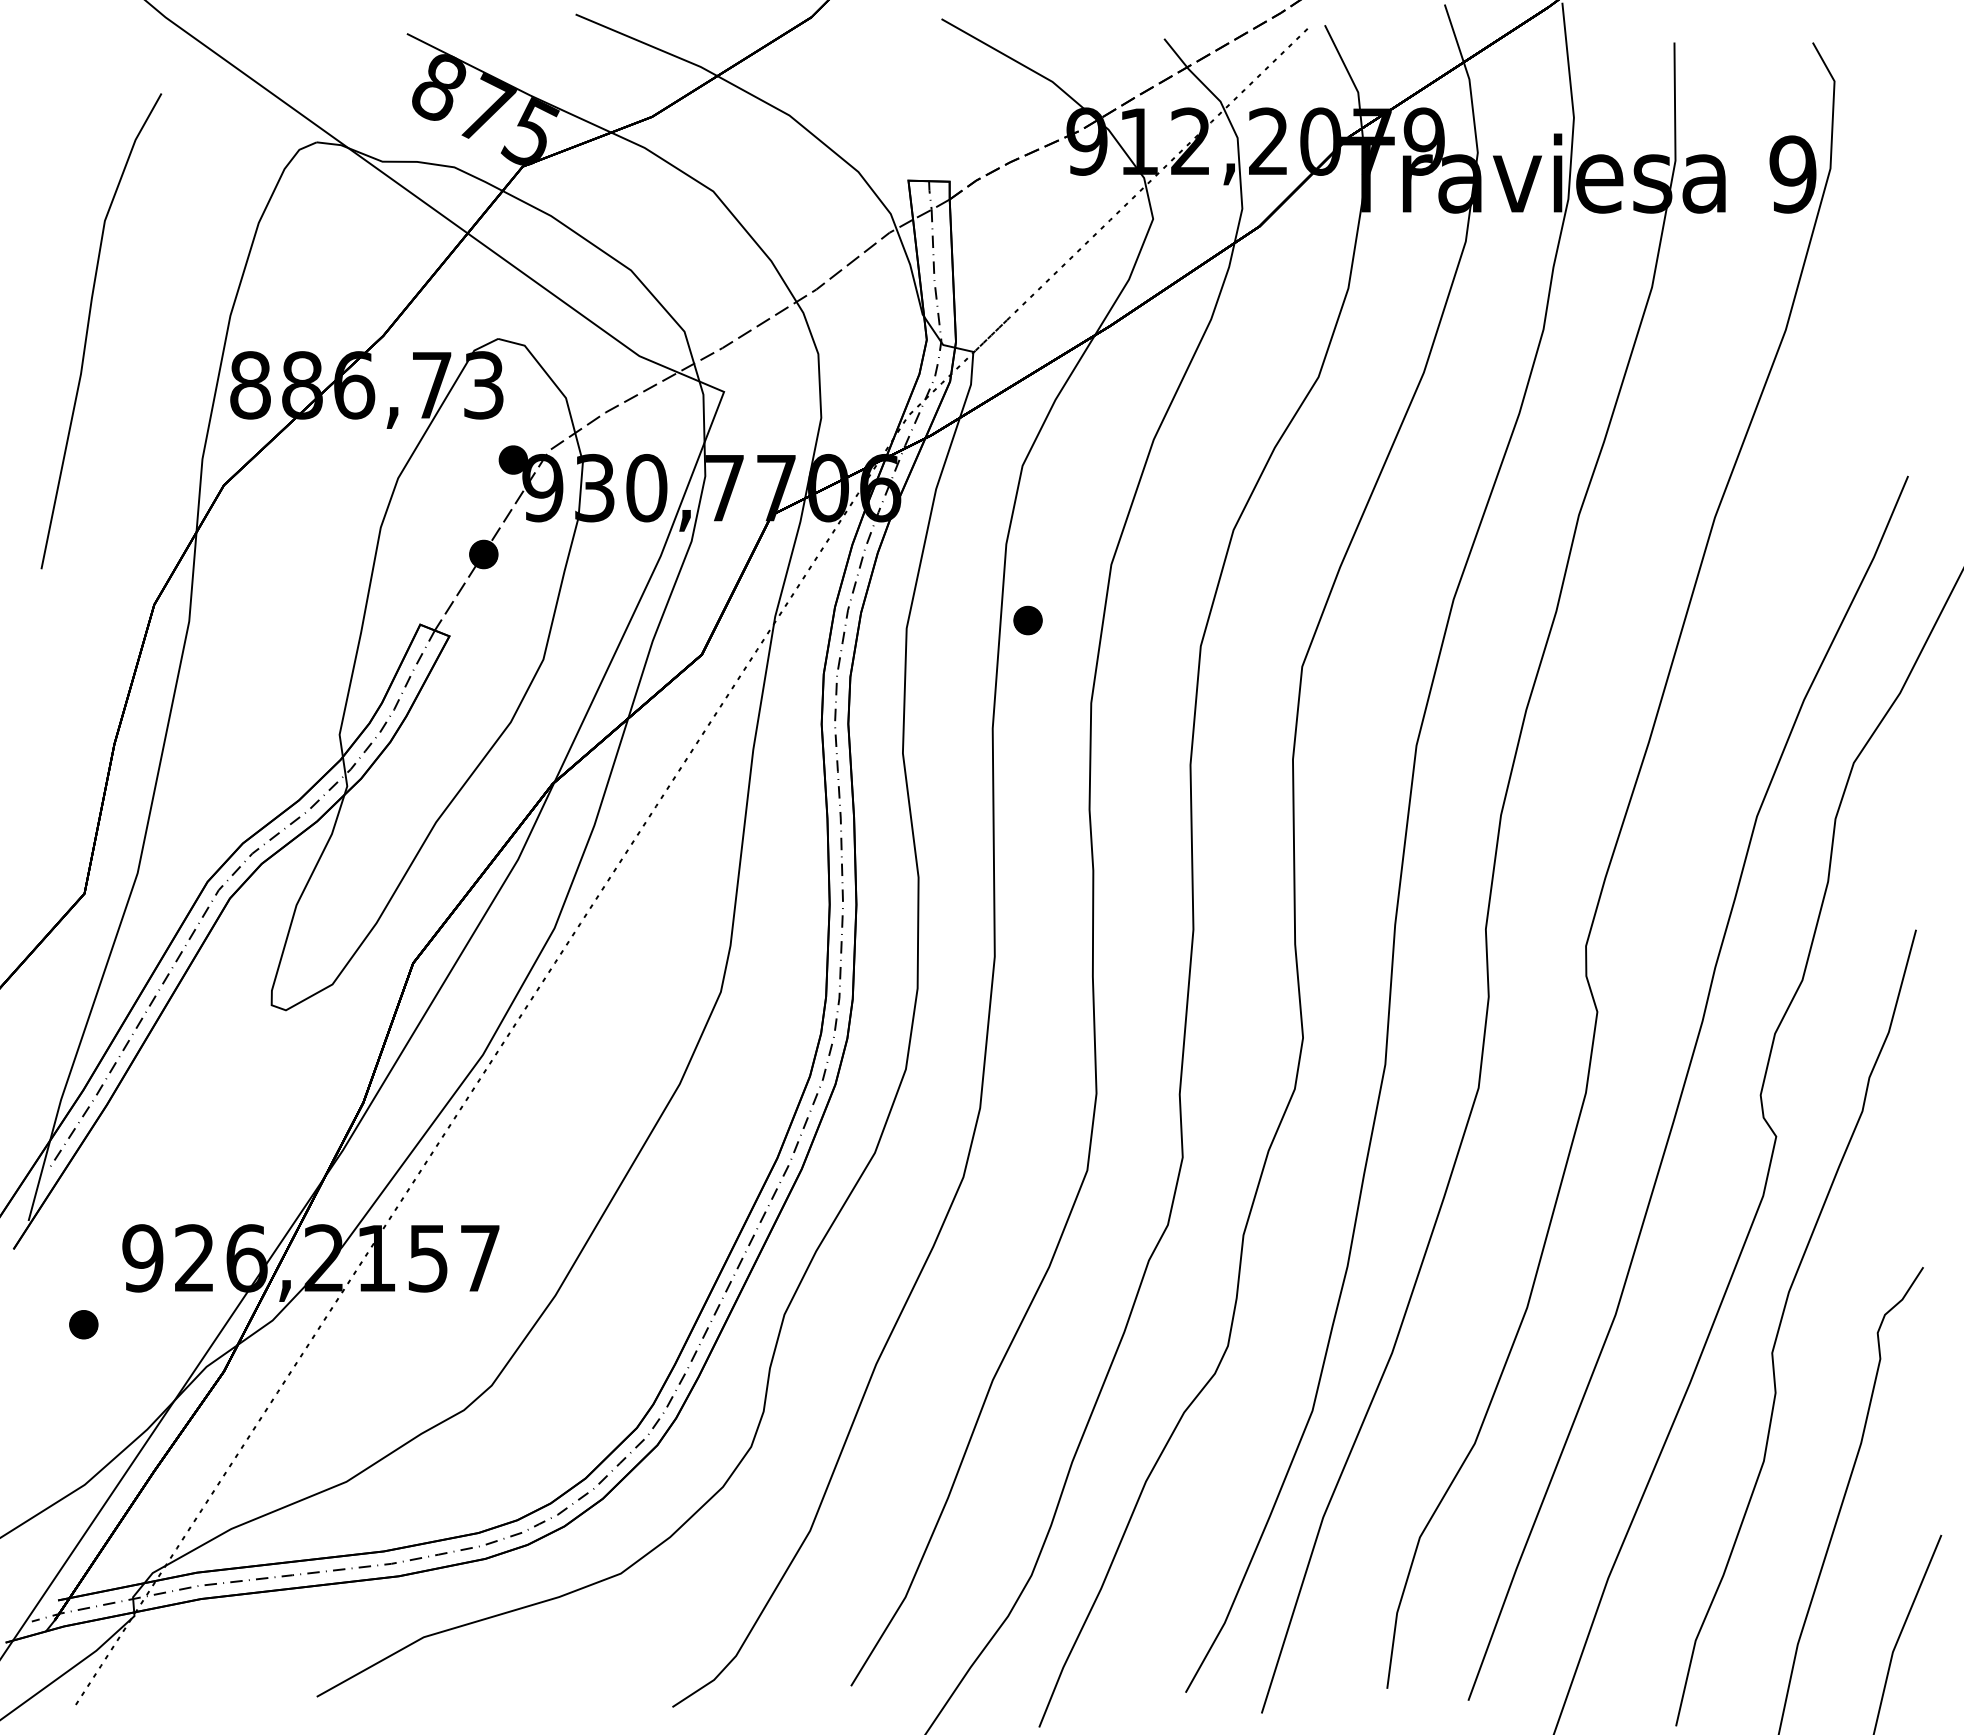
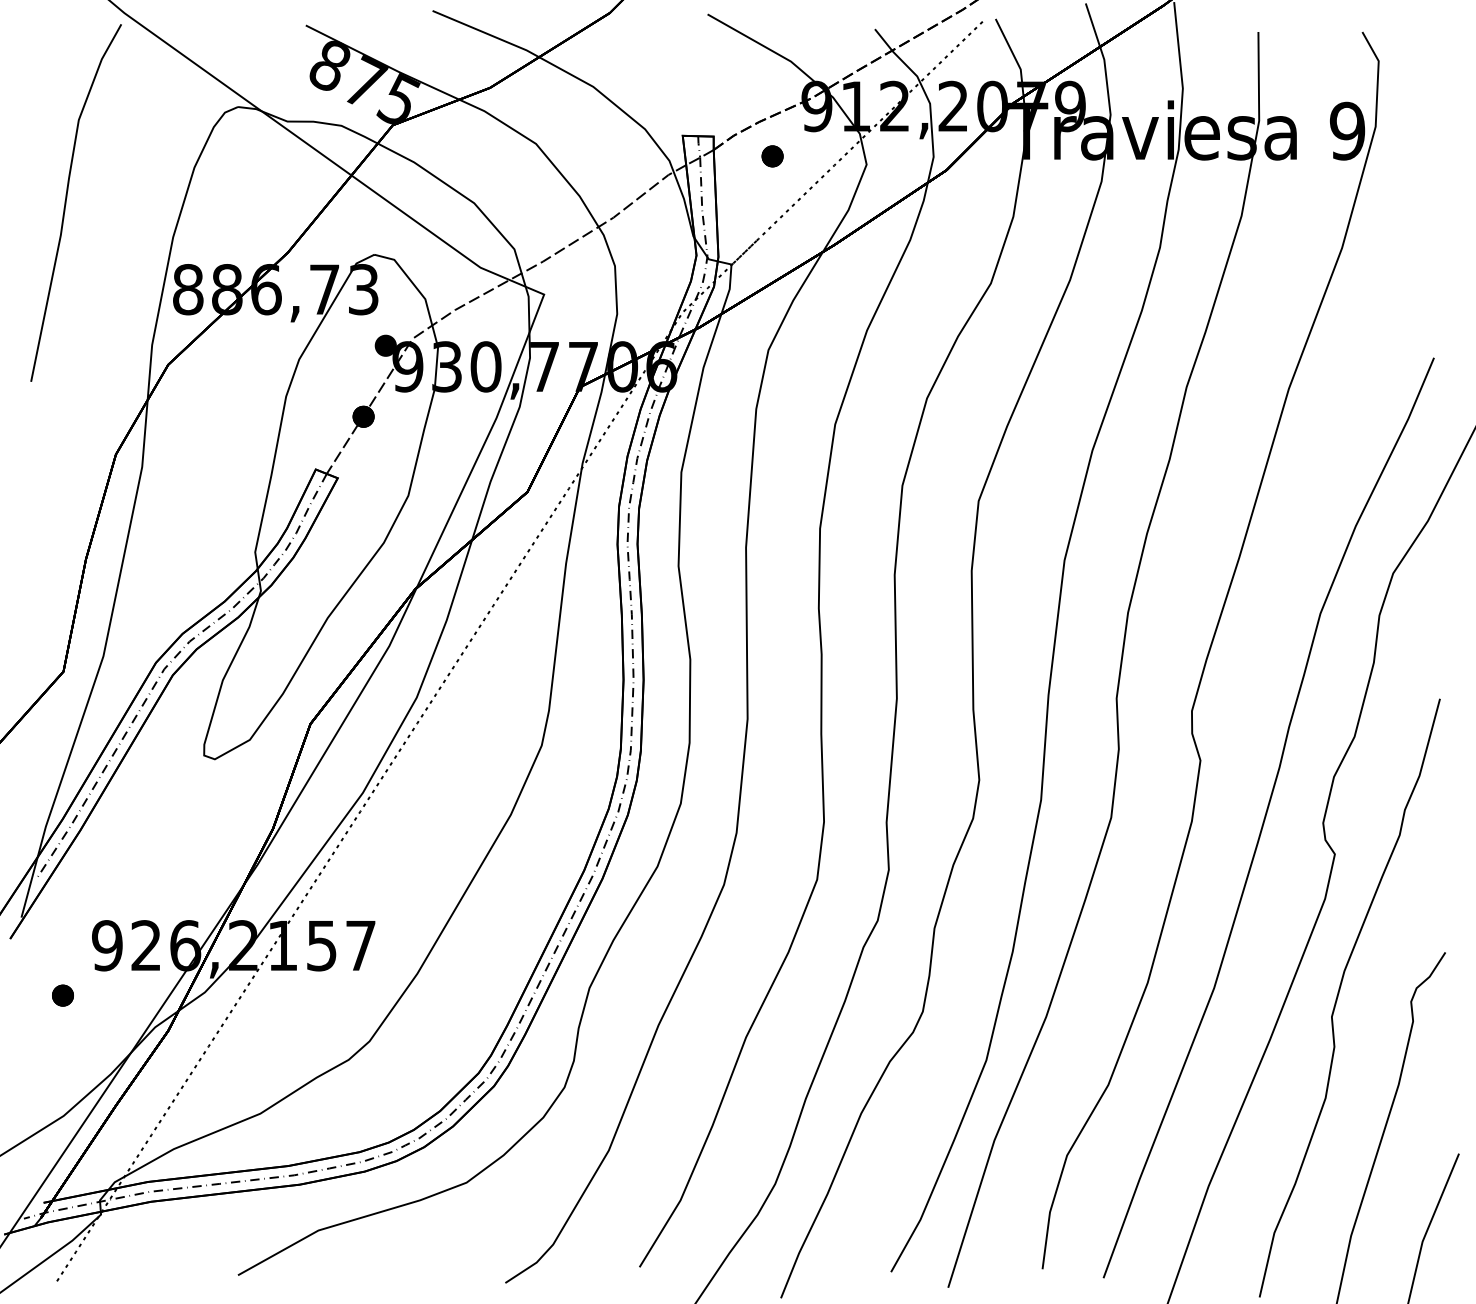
curve: (88, 330) -> (66, 202), moved
part: (1027, 620) -> (772, 156), moved

